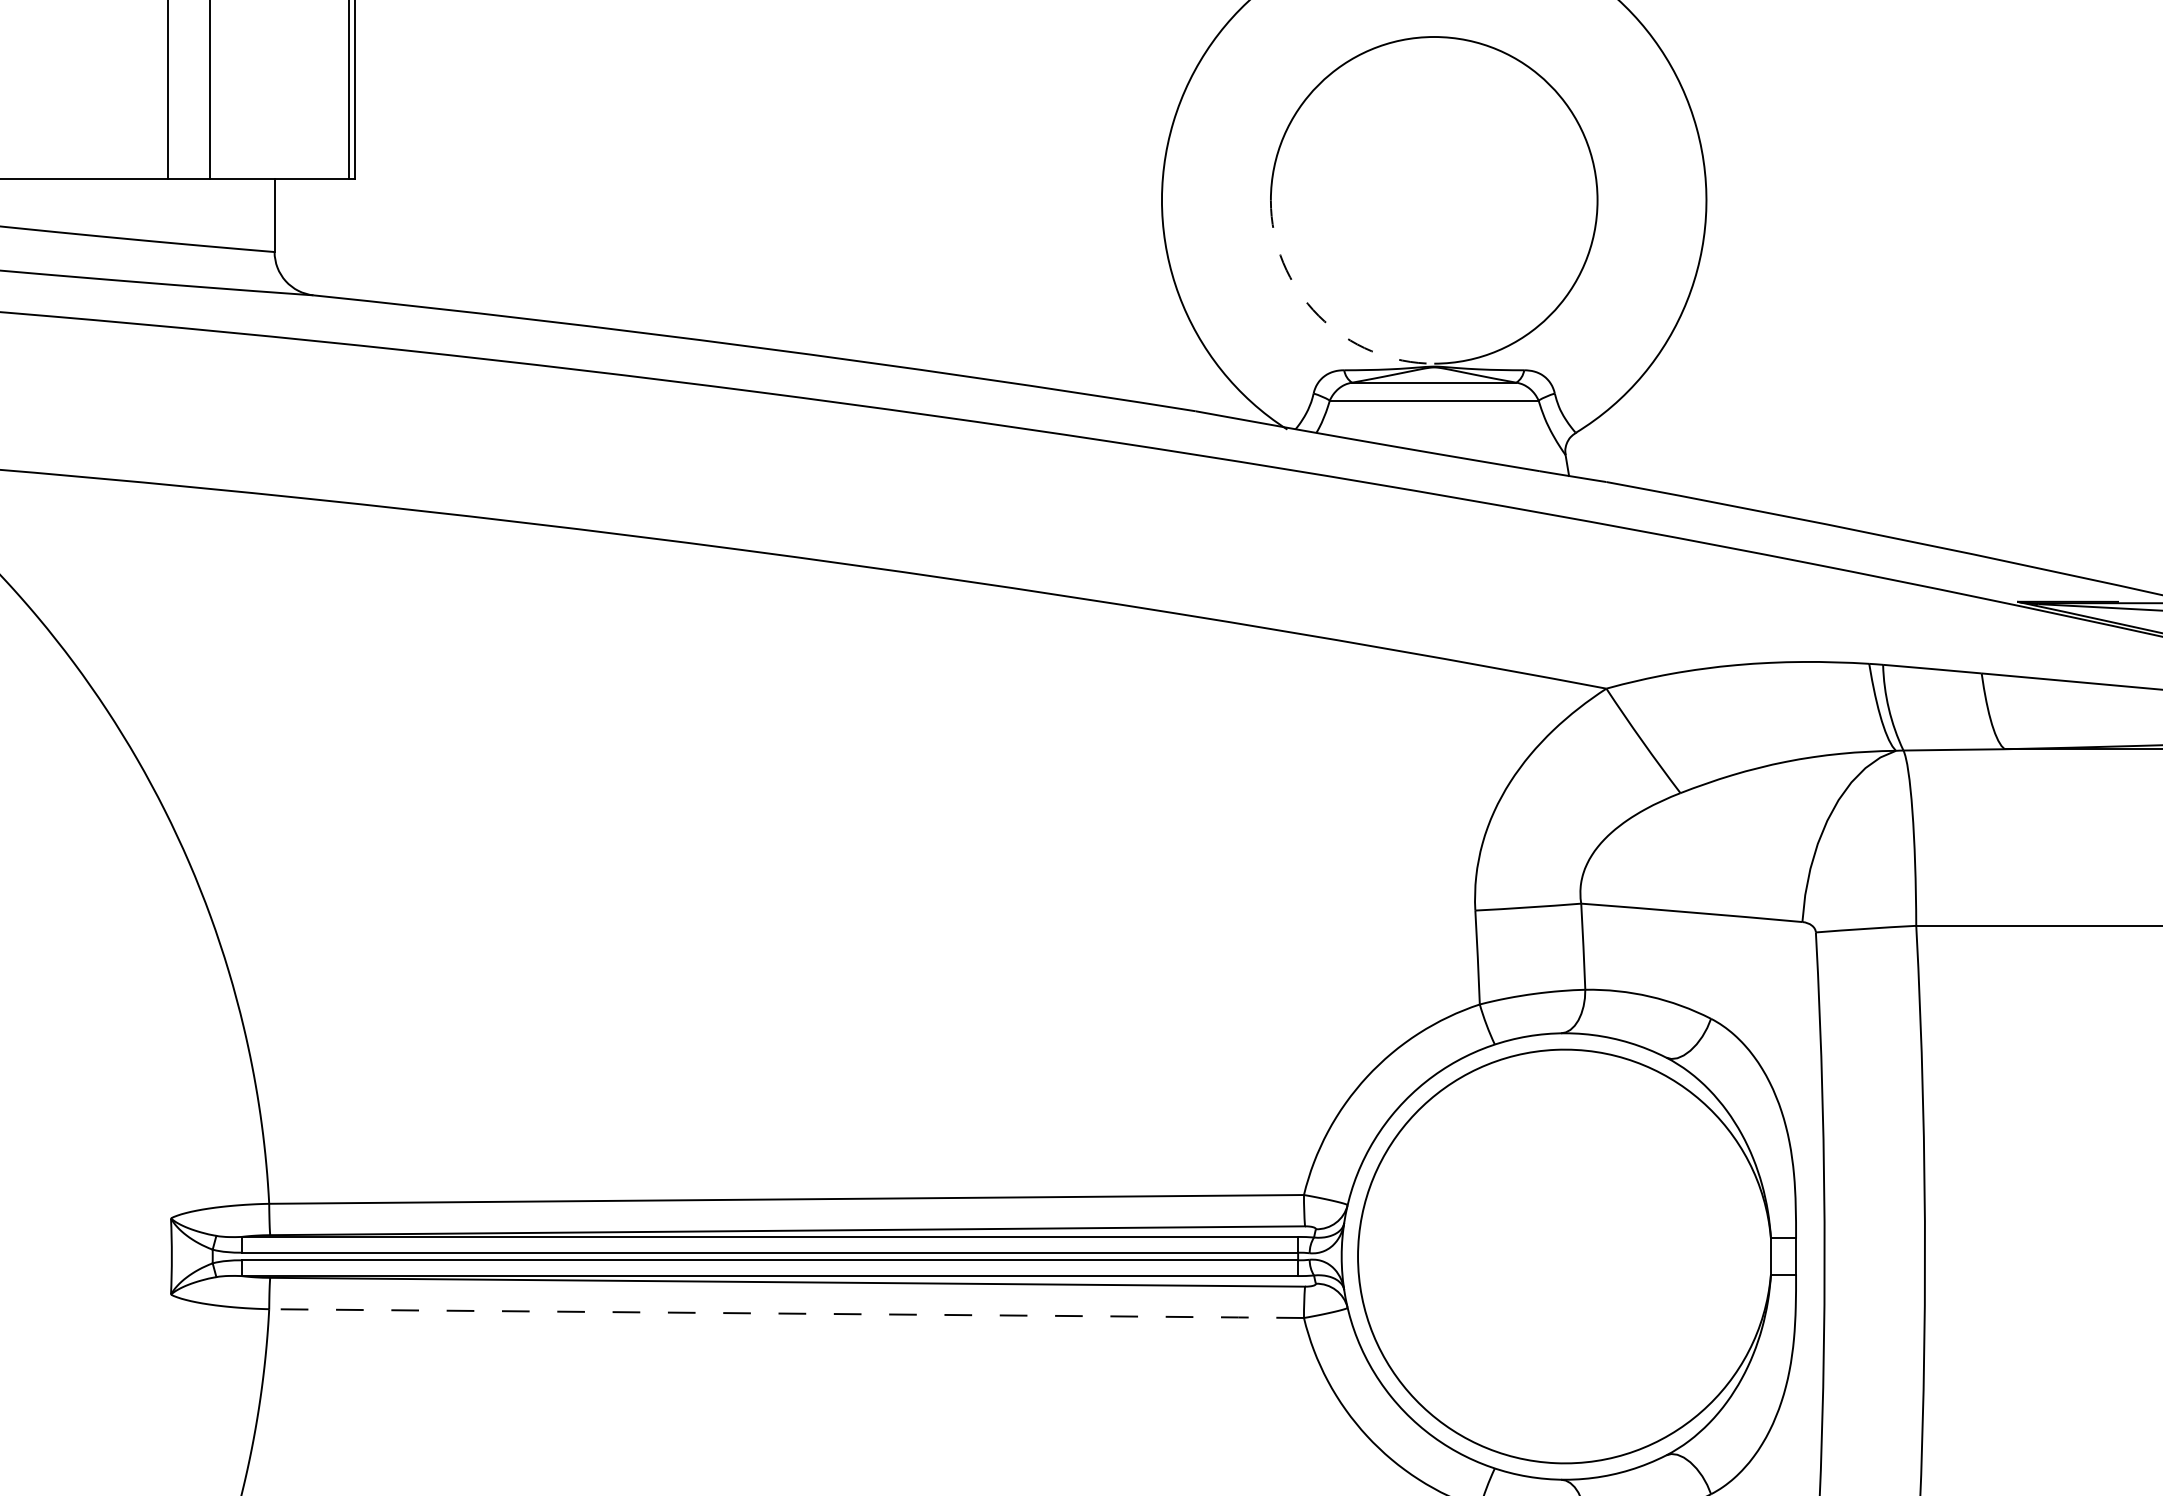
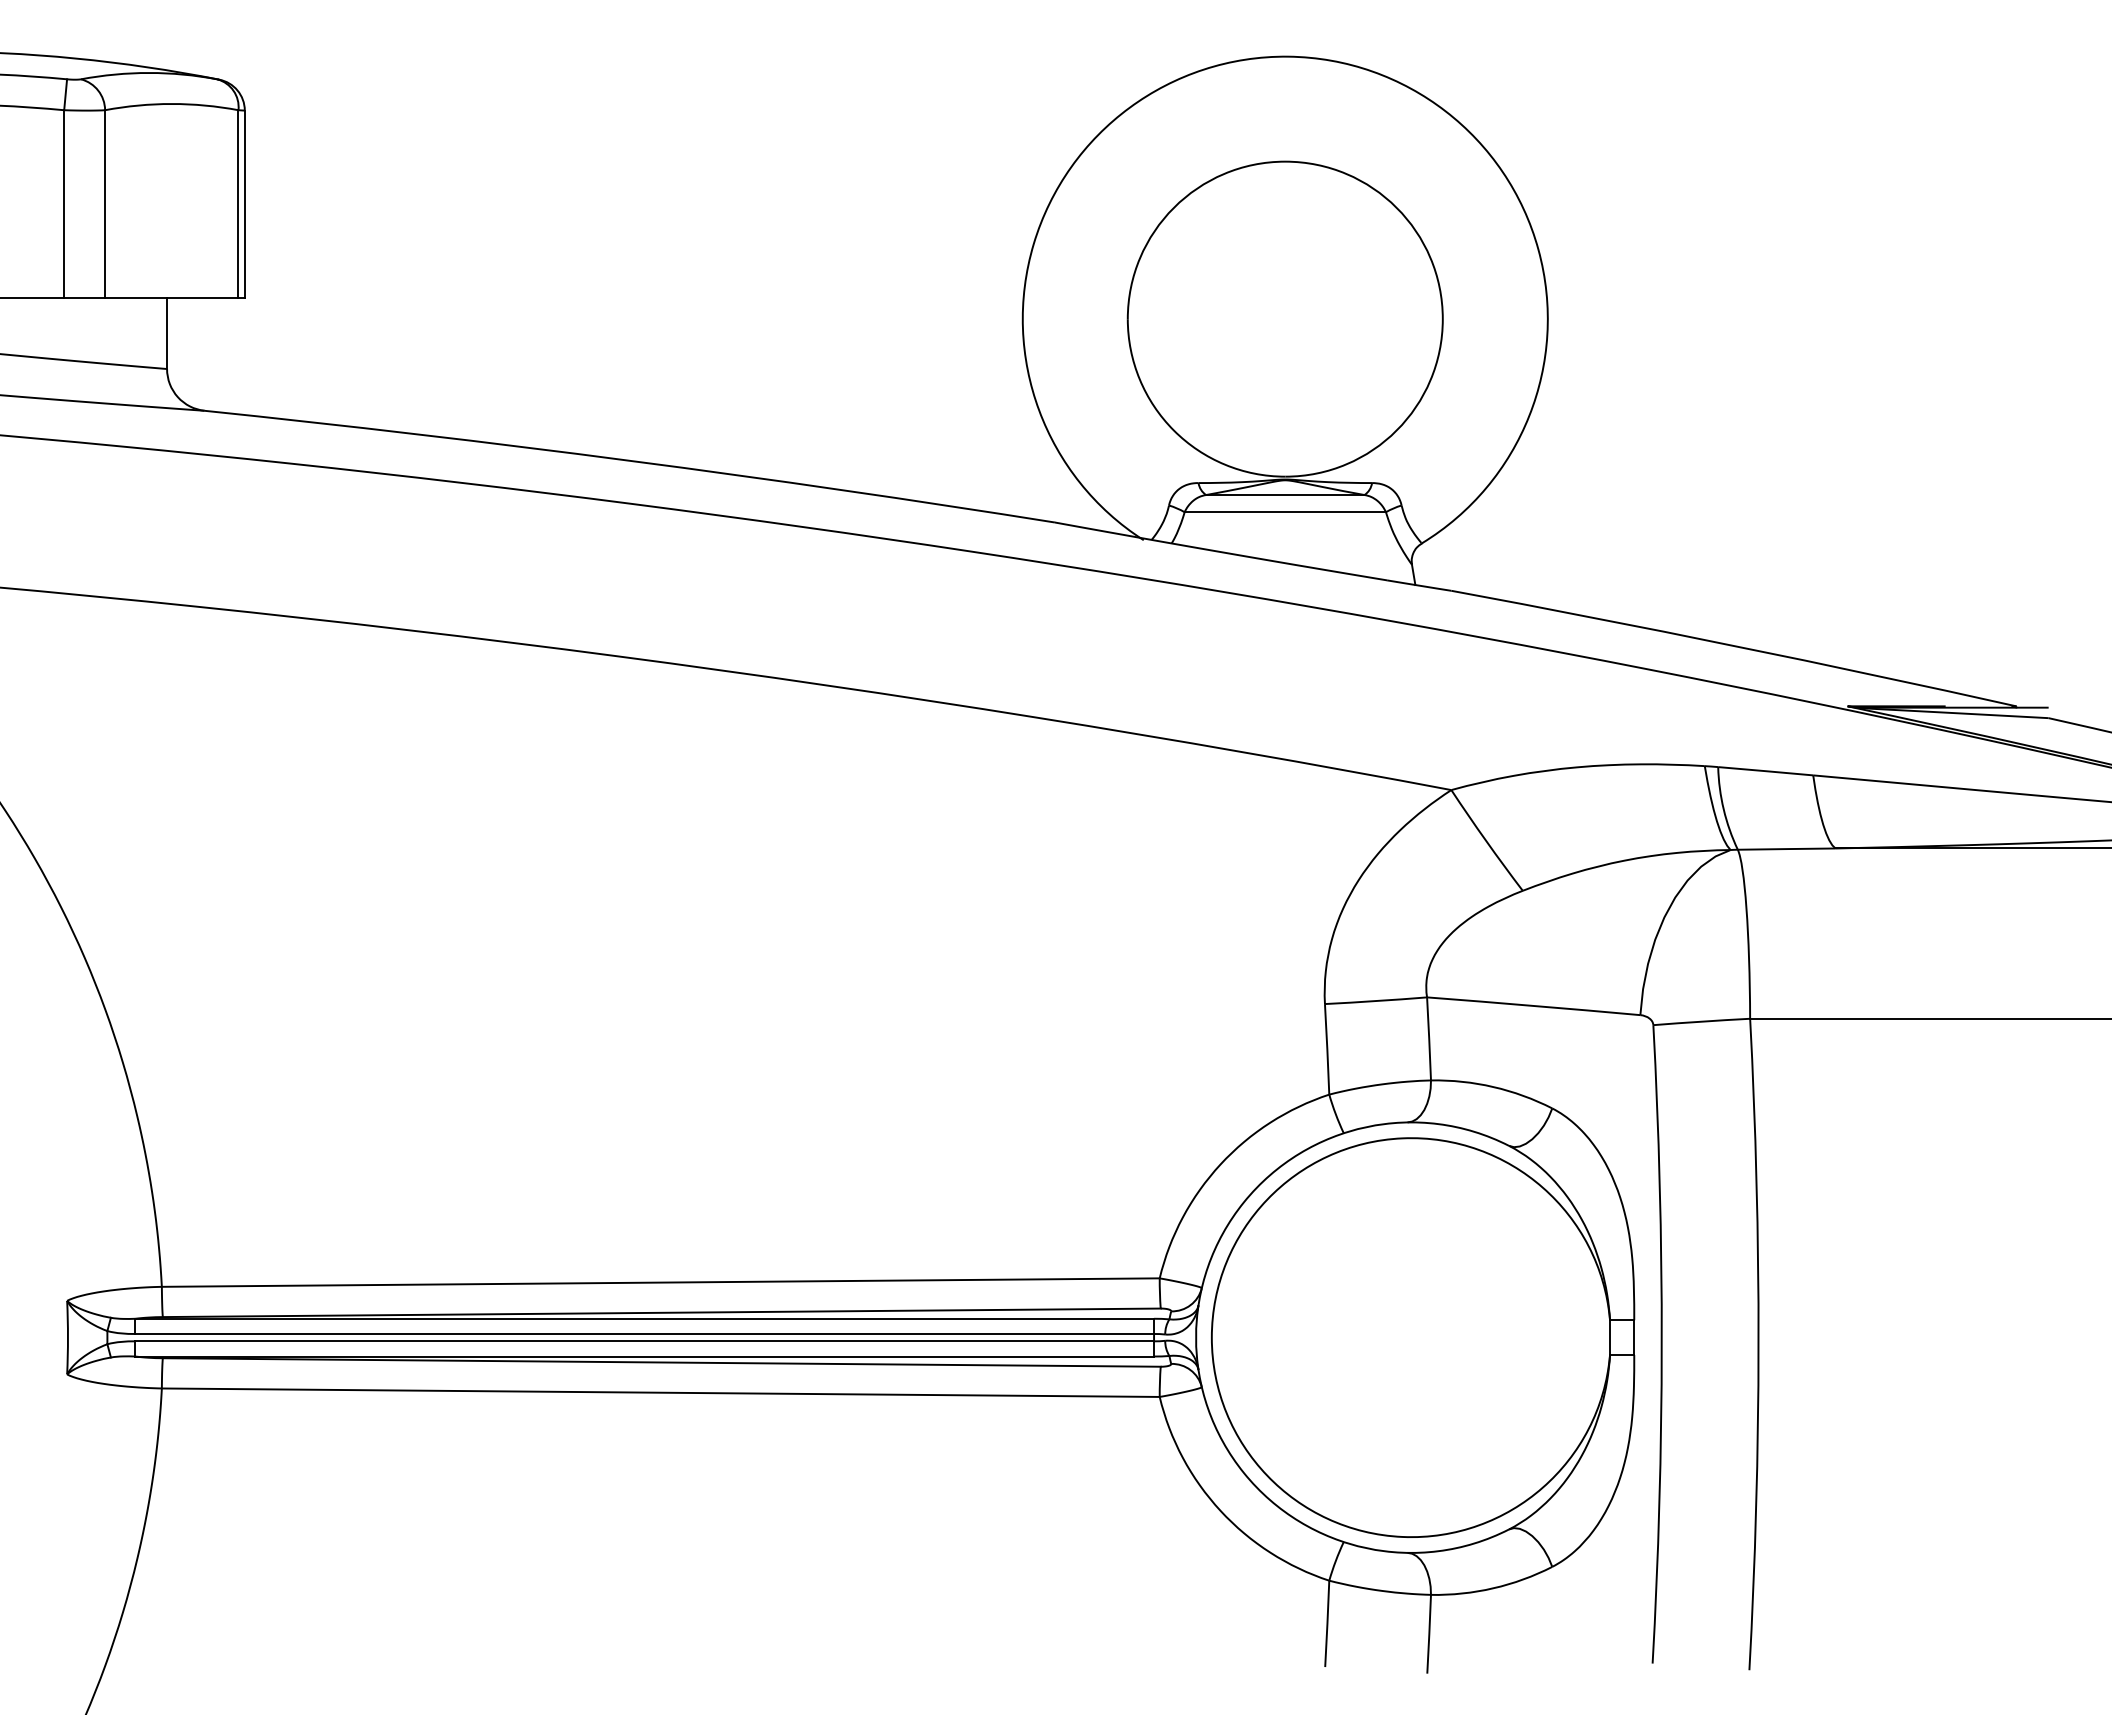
arc: (1318, 315) -> (1173, 430), dashed -> solid
line: (787, 1313) -> (661, 1392), dashed -> solid

